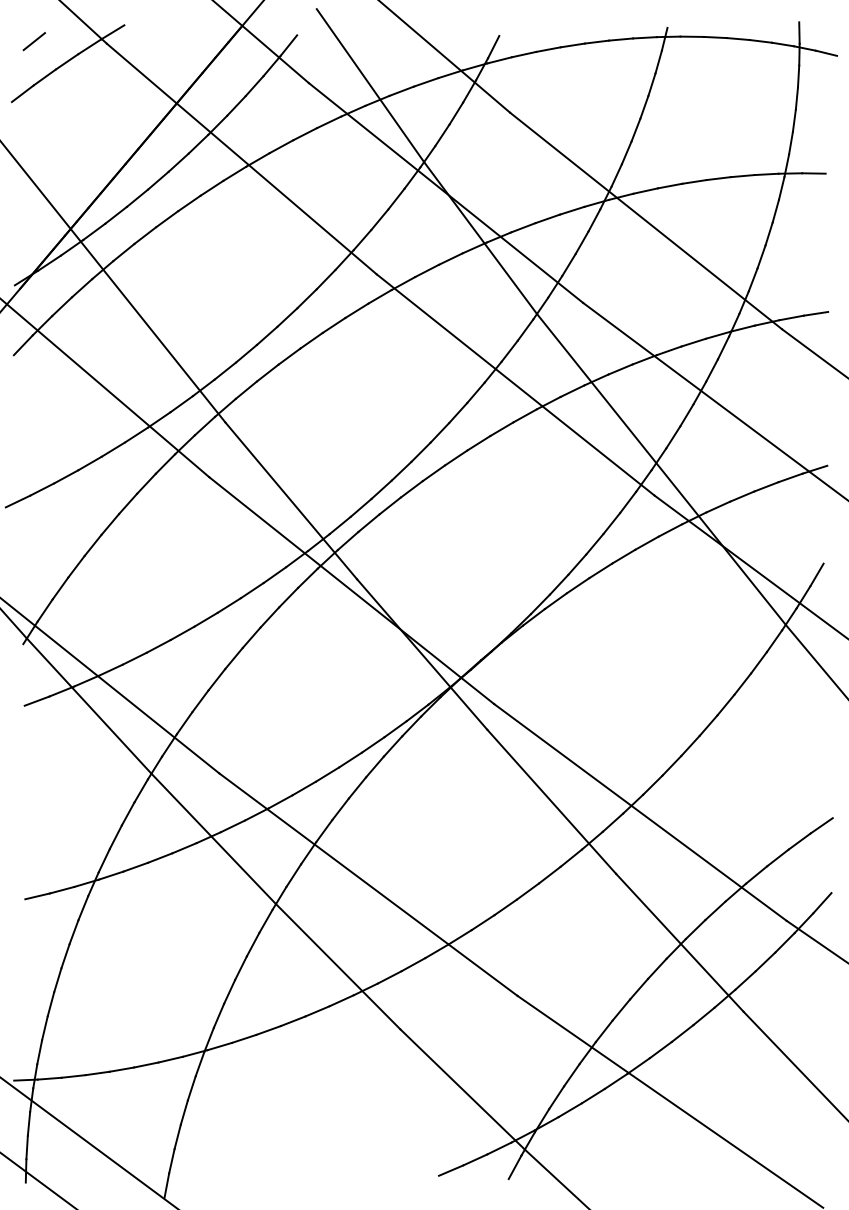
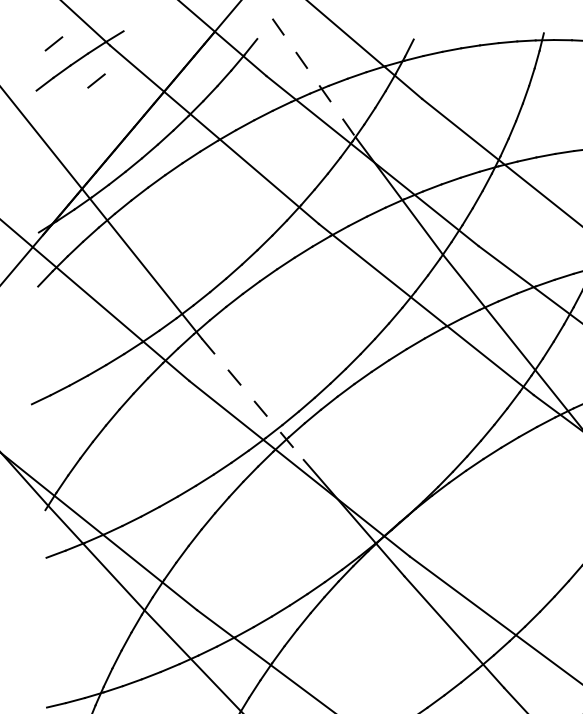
line: (370, 86) -> (314, 78), solid -> dashed
line: (88, 89) -> (95, 80), added
line: (291, 501) -> (252, 399), solid -> dashed

